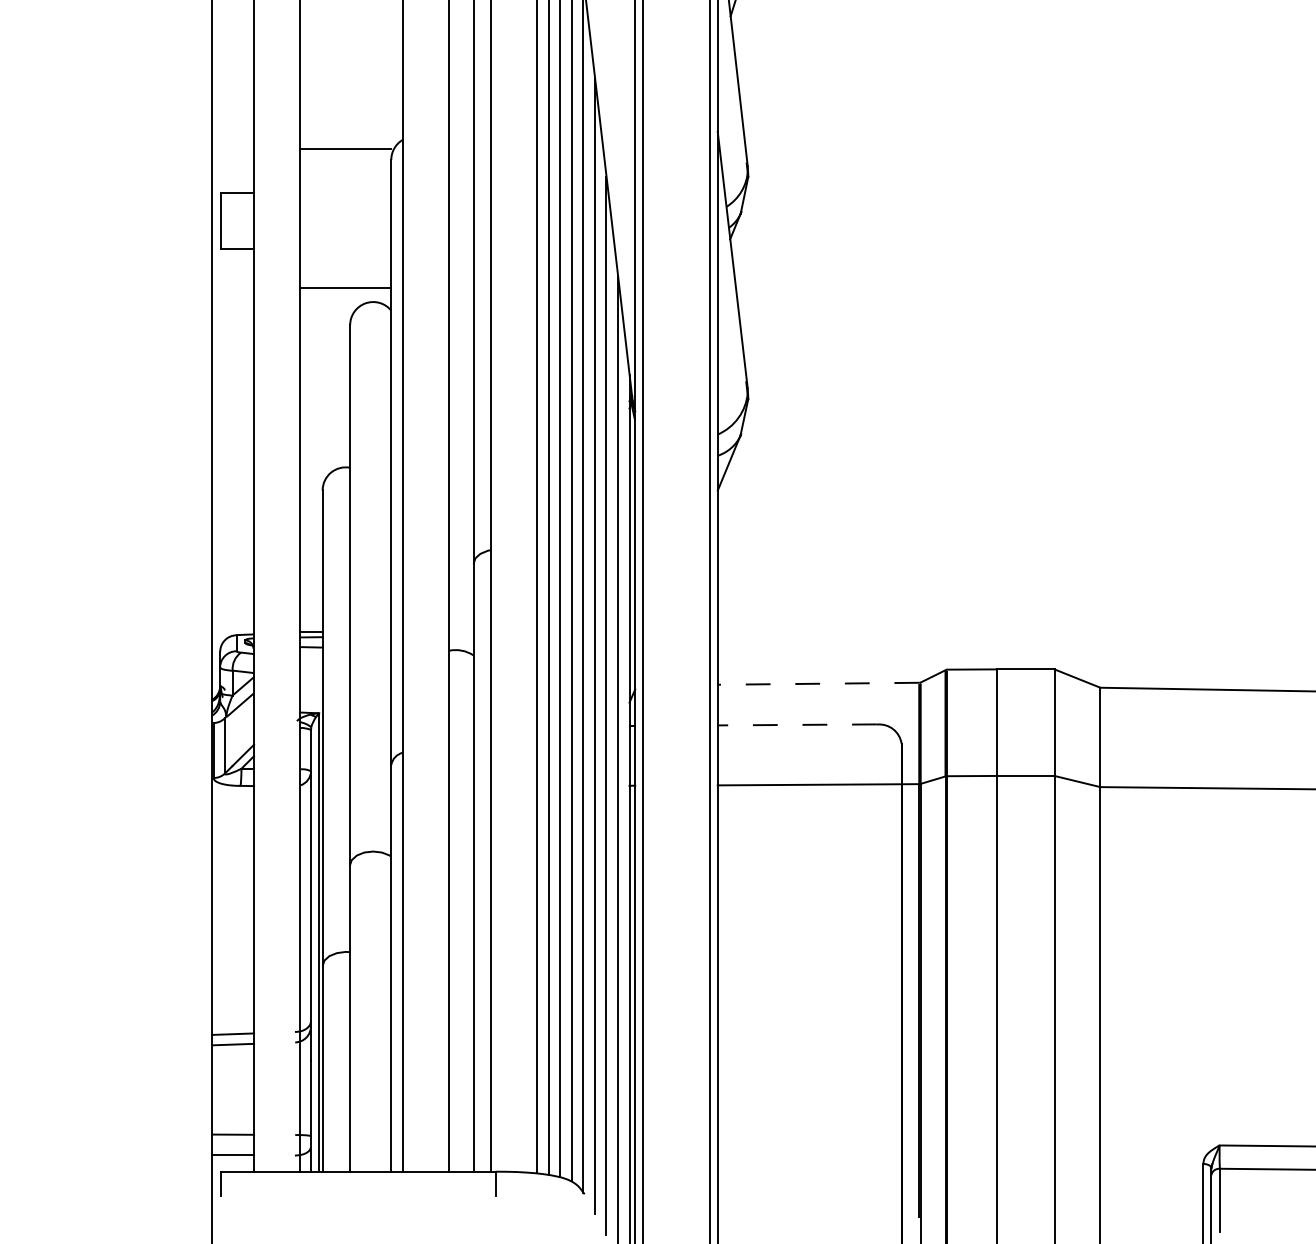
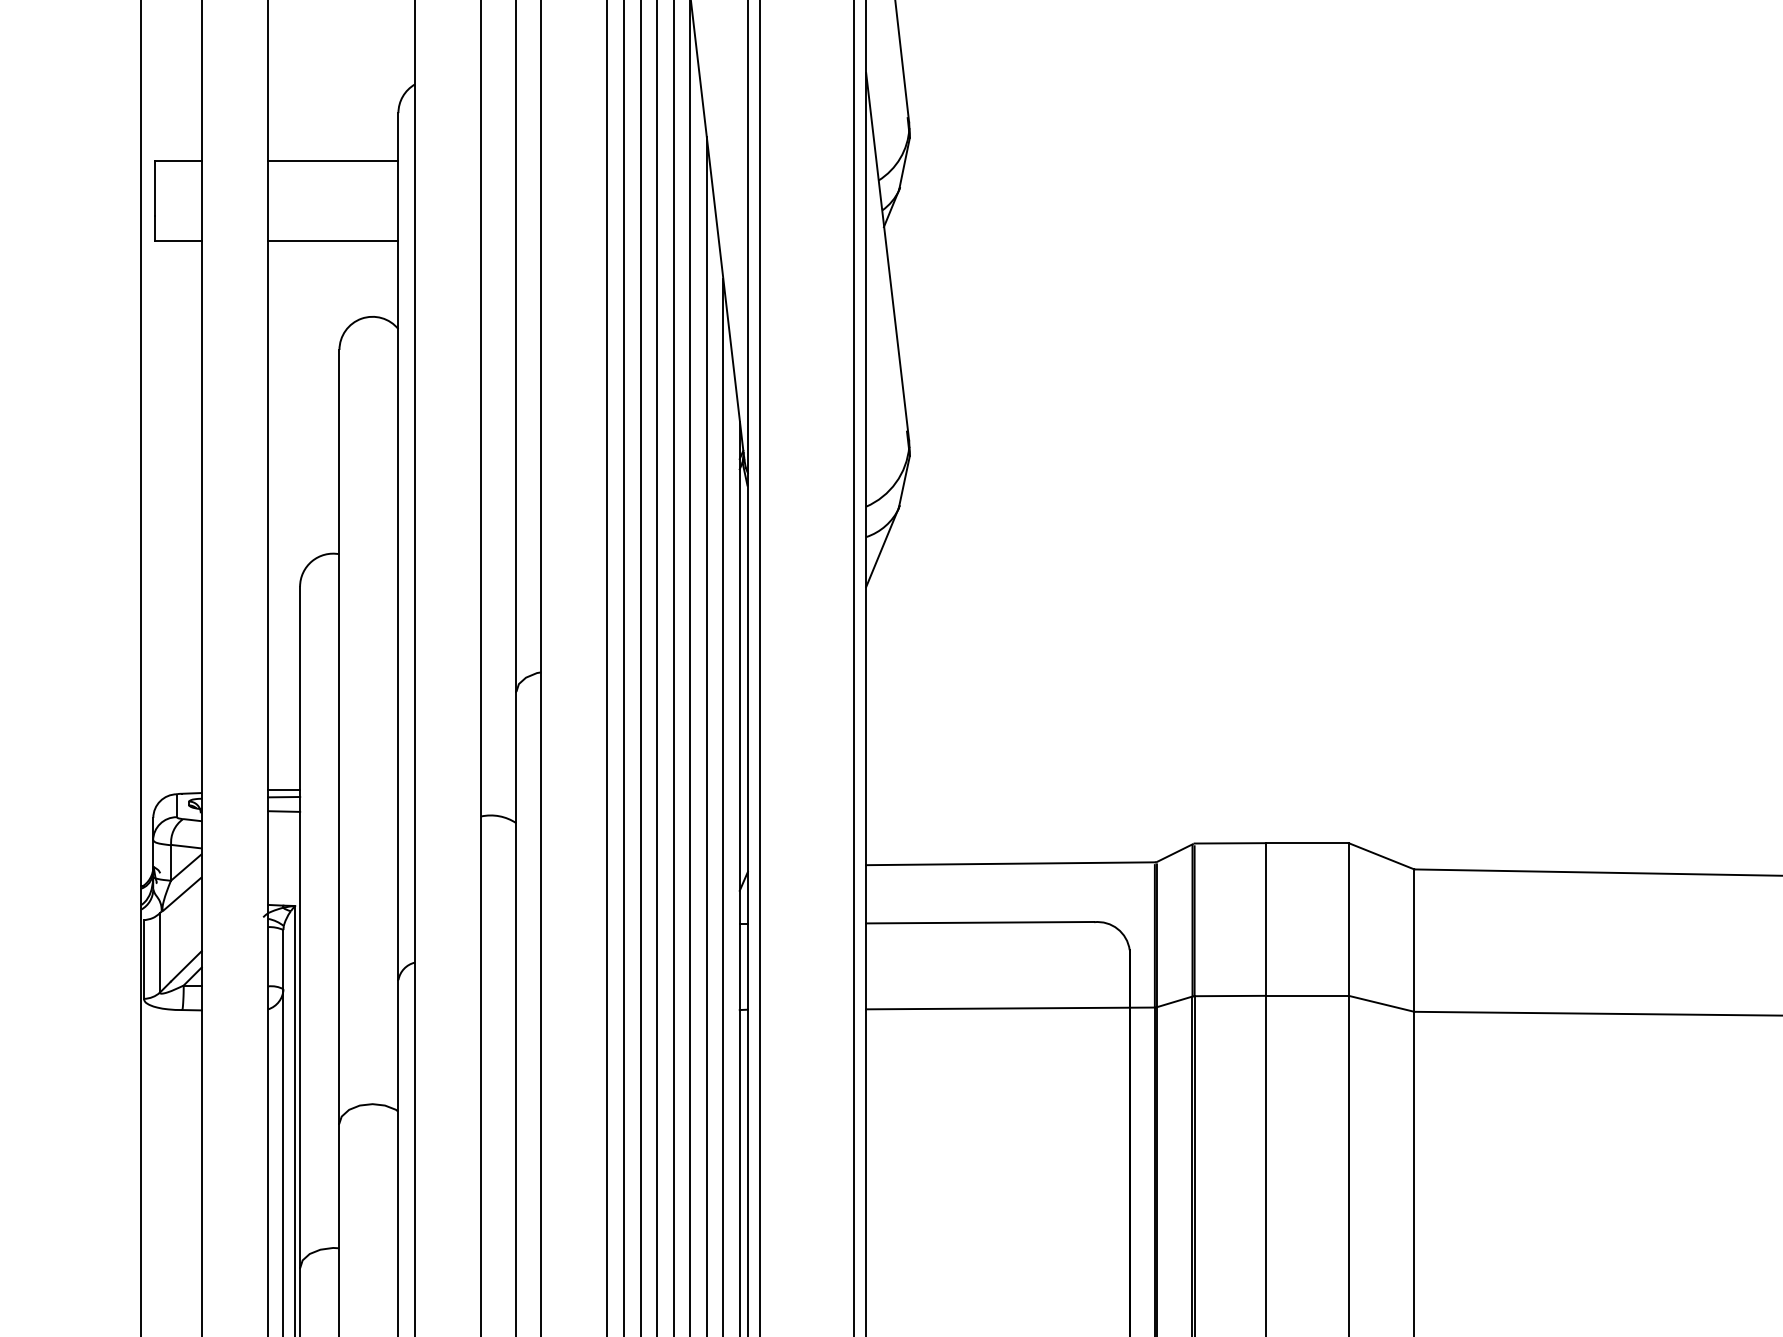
line: (345, 149) -> (332, 161), moved
line: (345, 288) -> (332, 241), moved
line: (818, 683) -> (1010, 863), dashed -> solid
line: (797, 724) -> (980, 922), dashed -> solid

